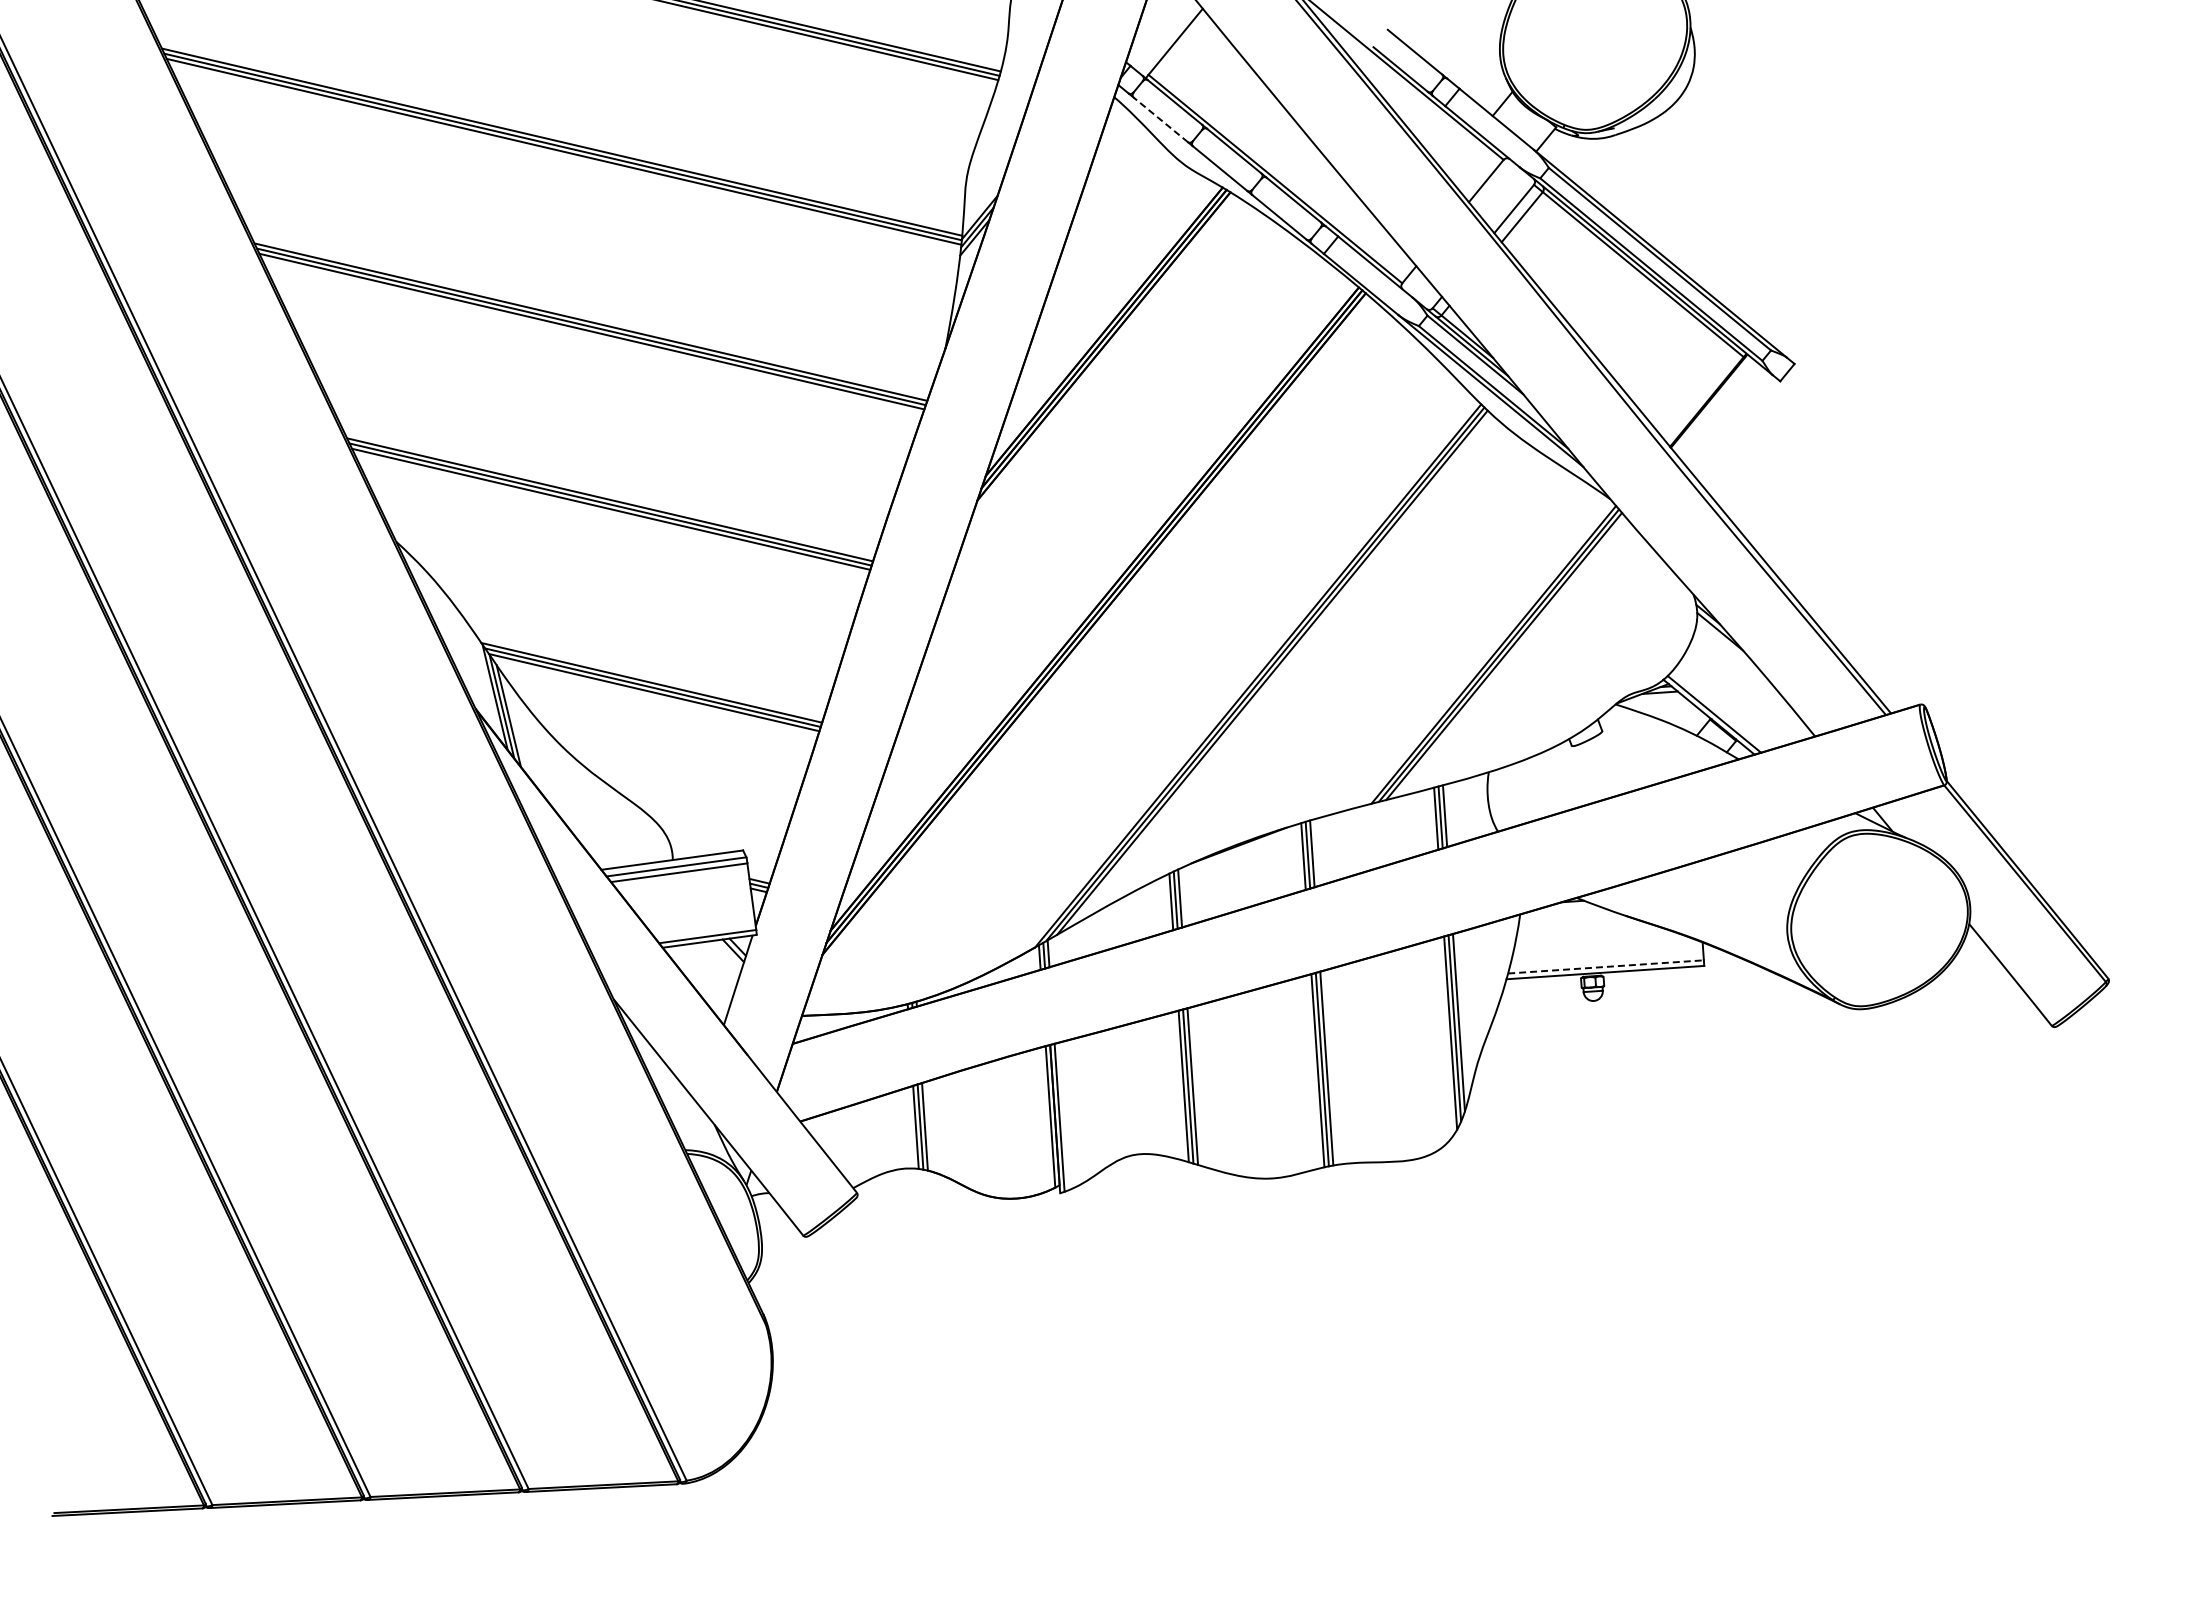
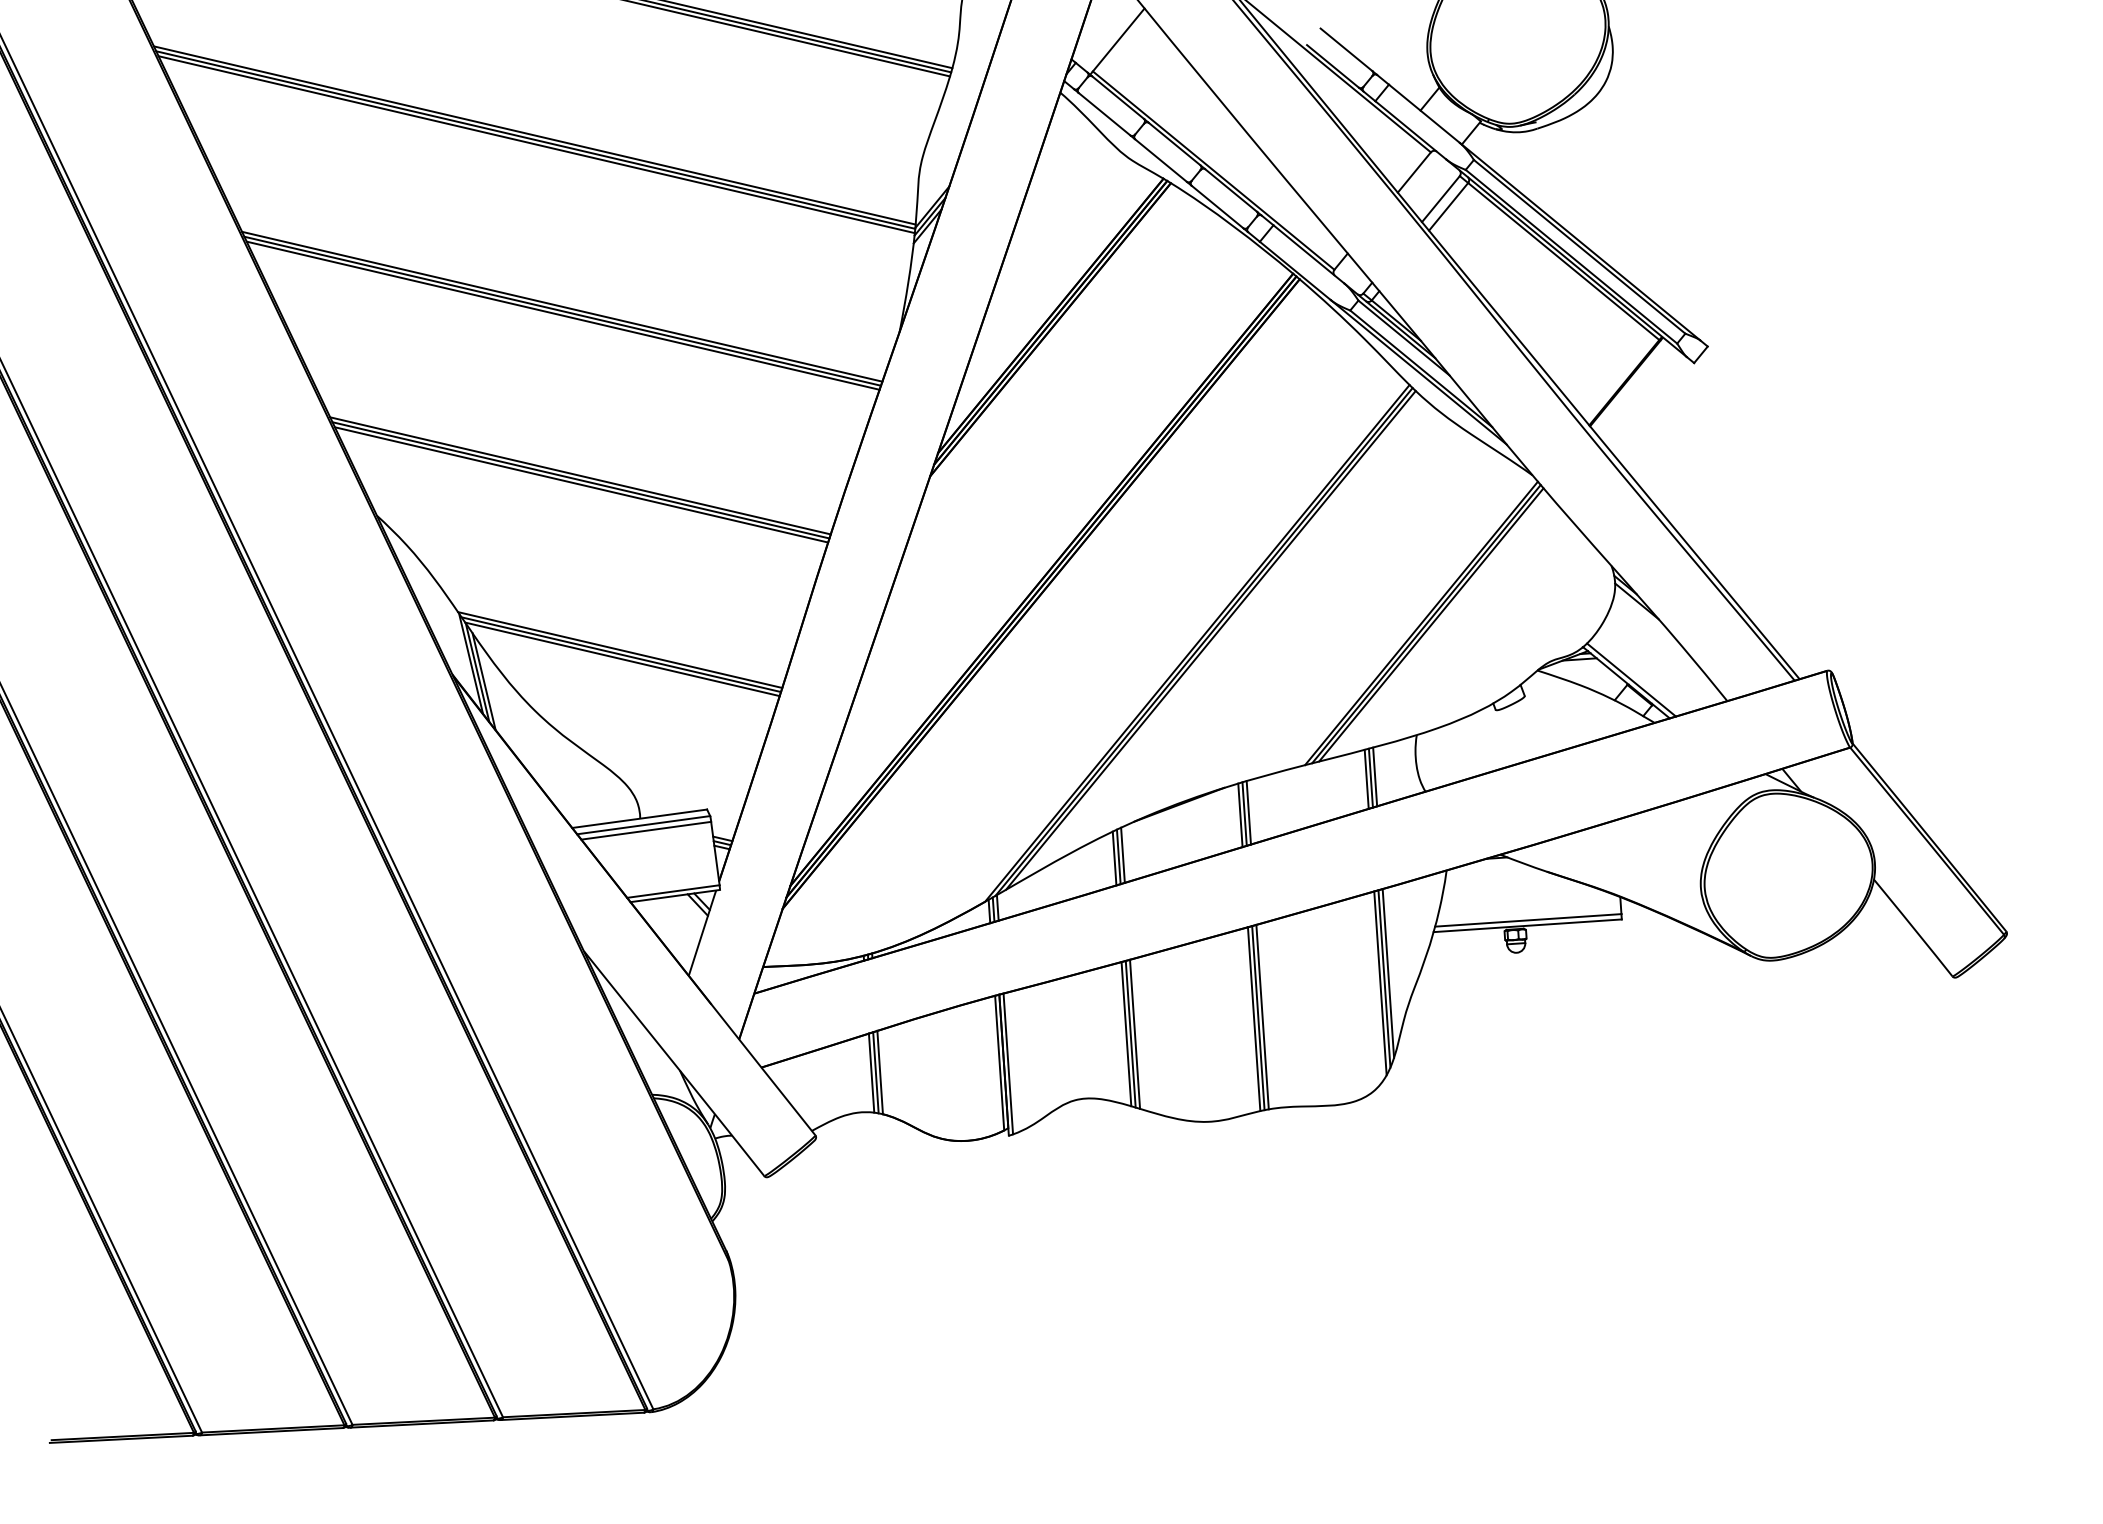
line: (1160, 119) -> (1104, 113), dashed -> solid
line: (1606, 966) -> (1528, 919), dashed -> solid

